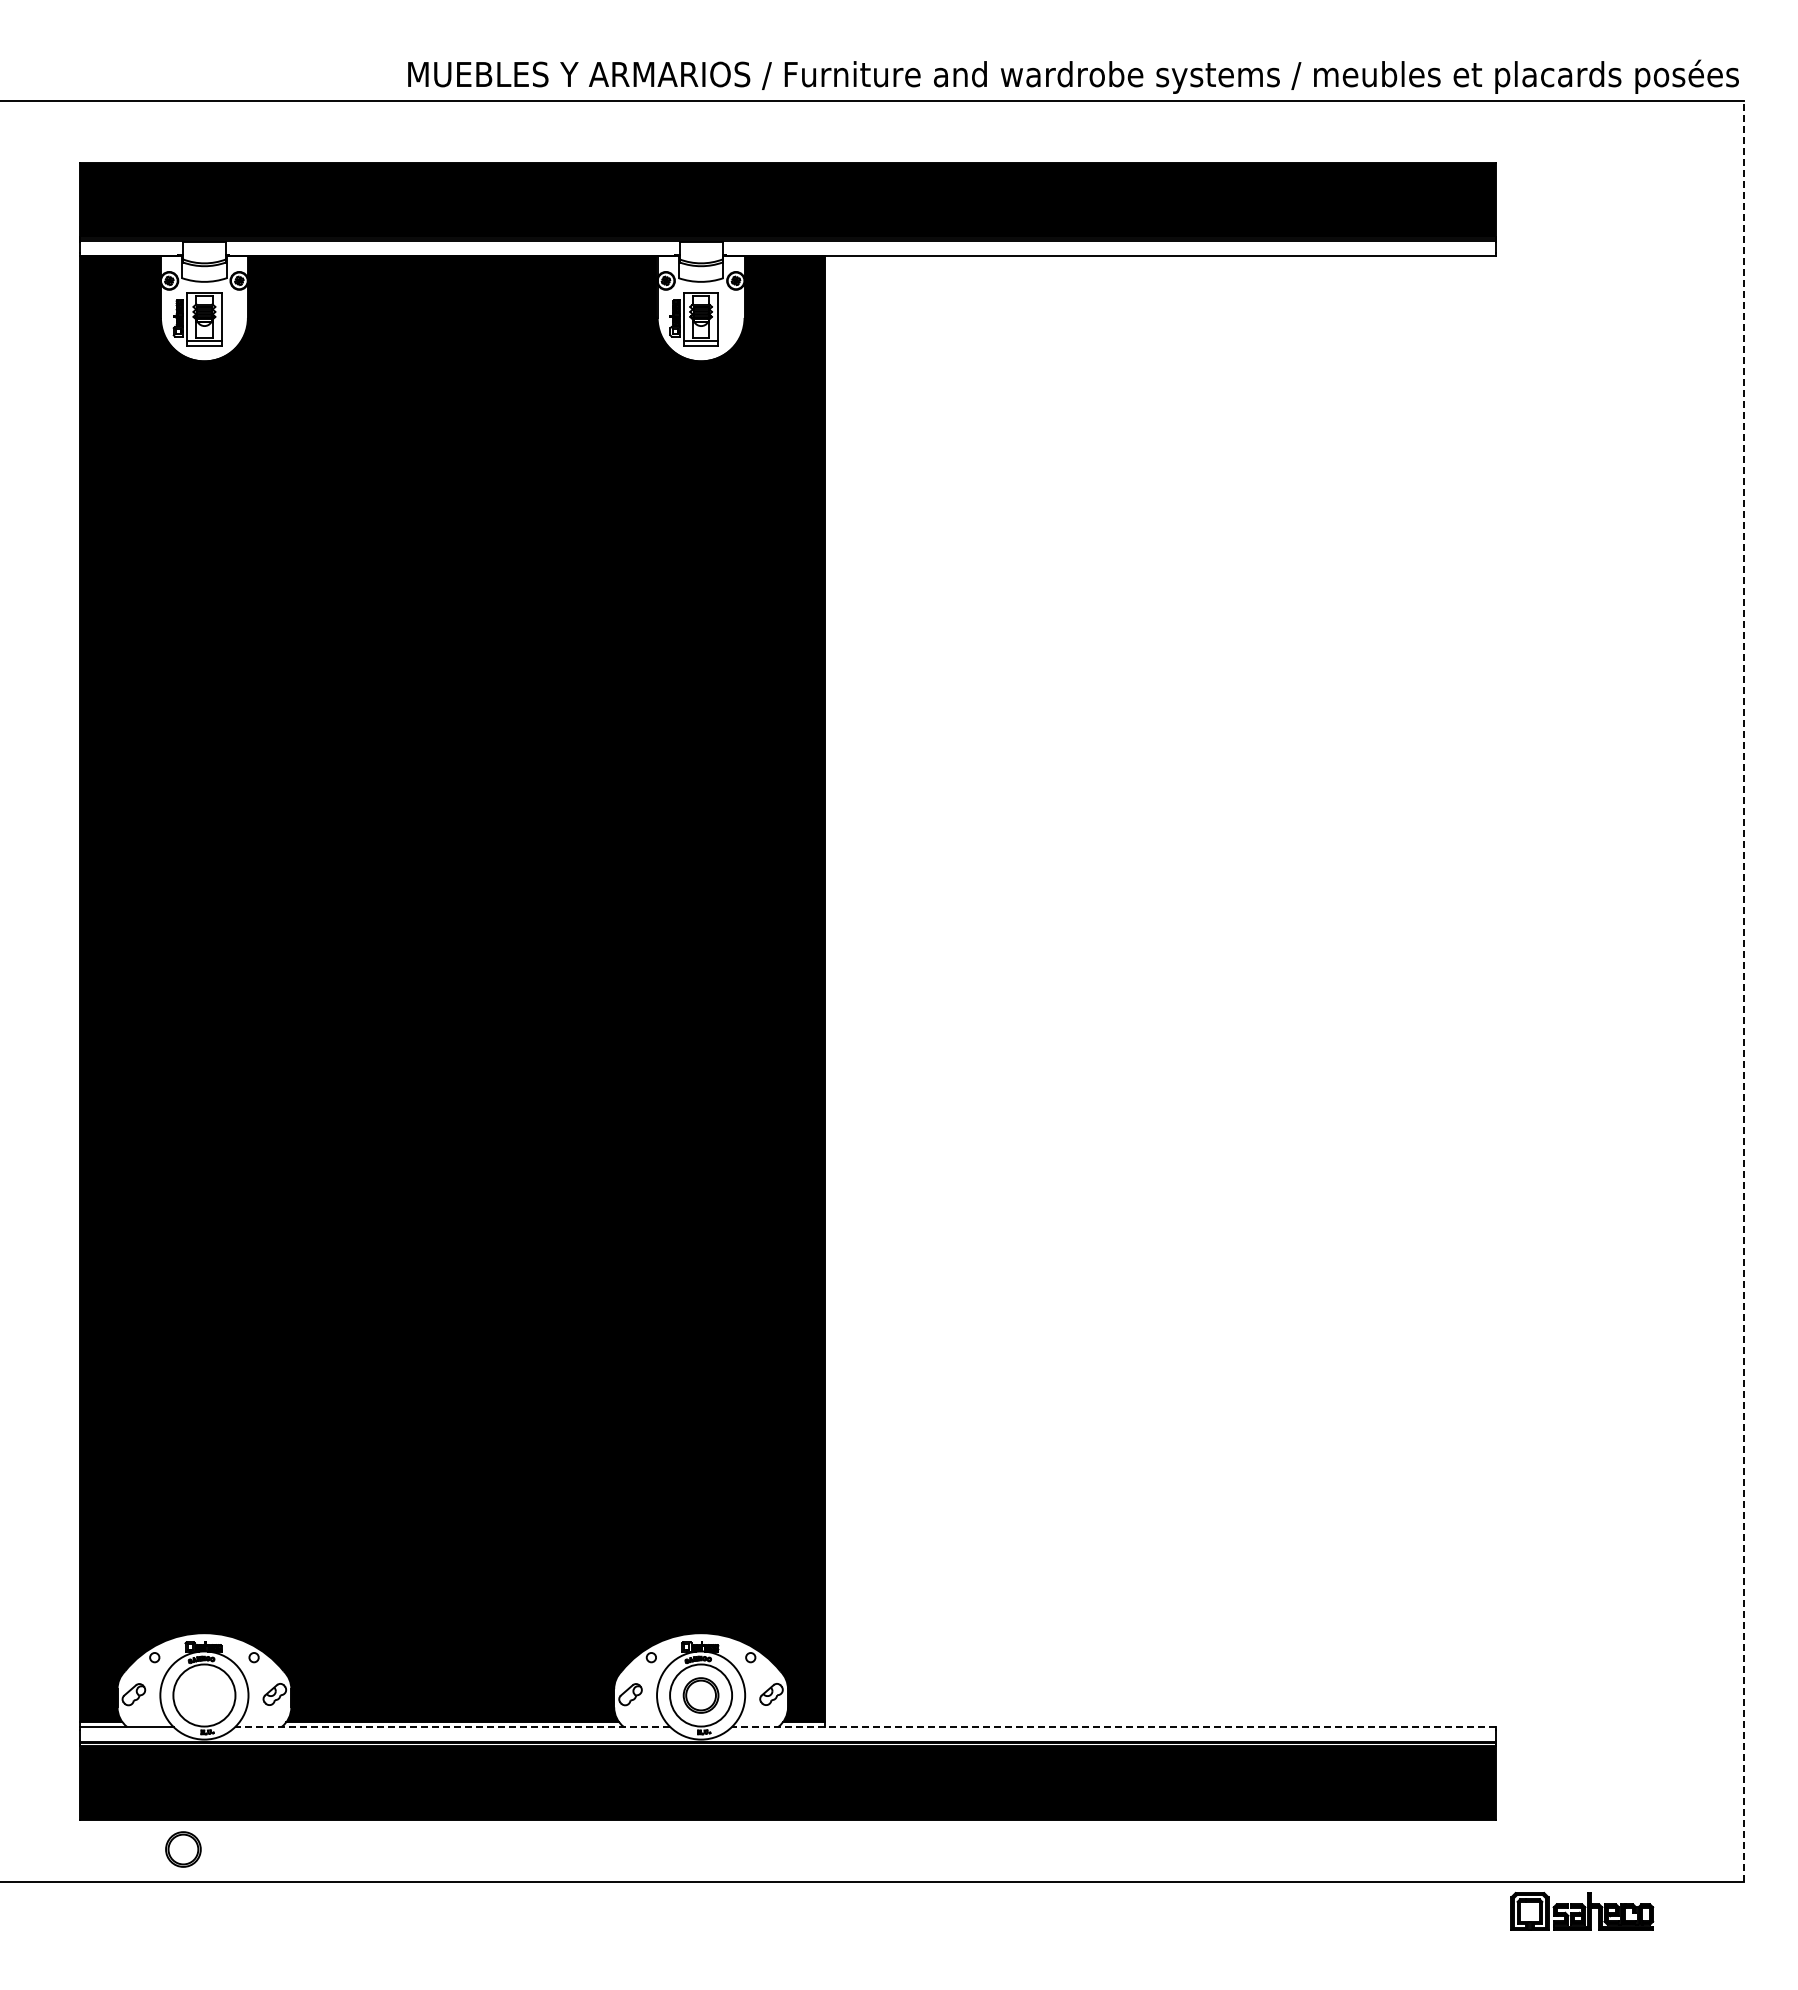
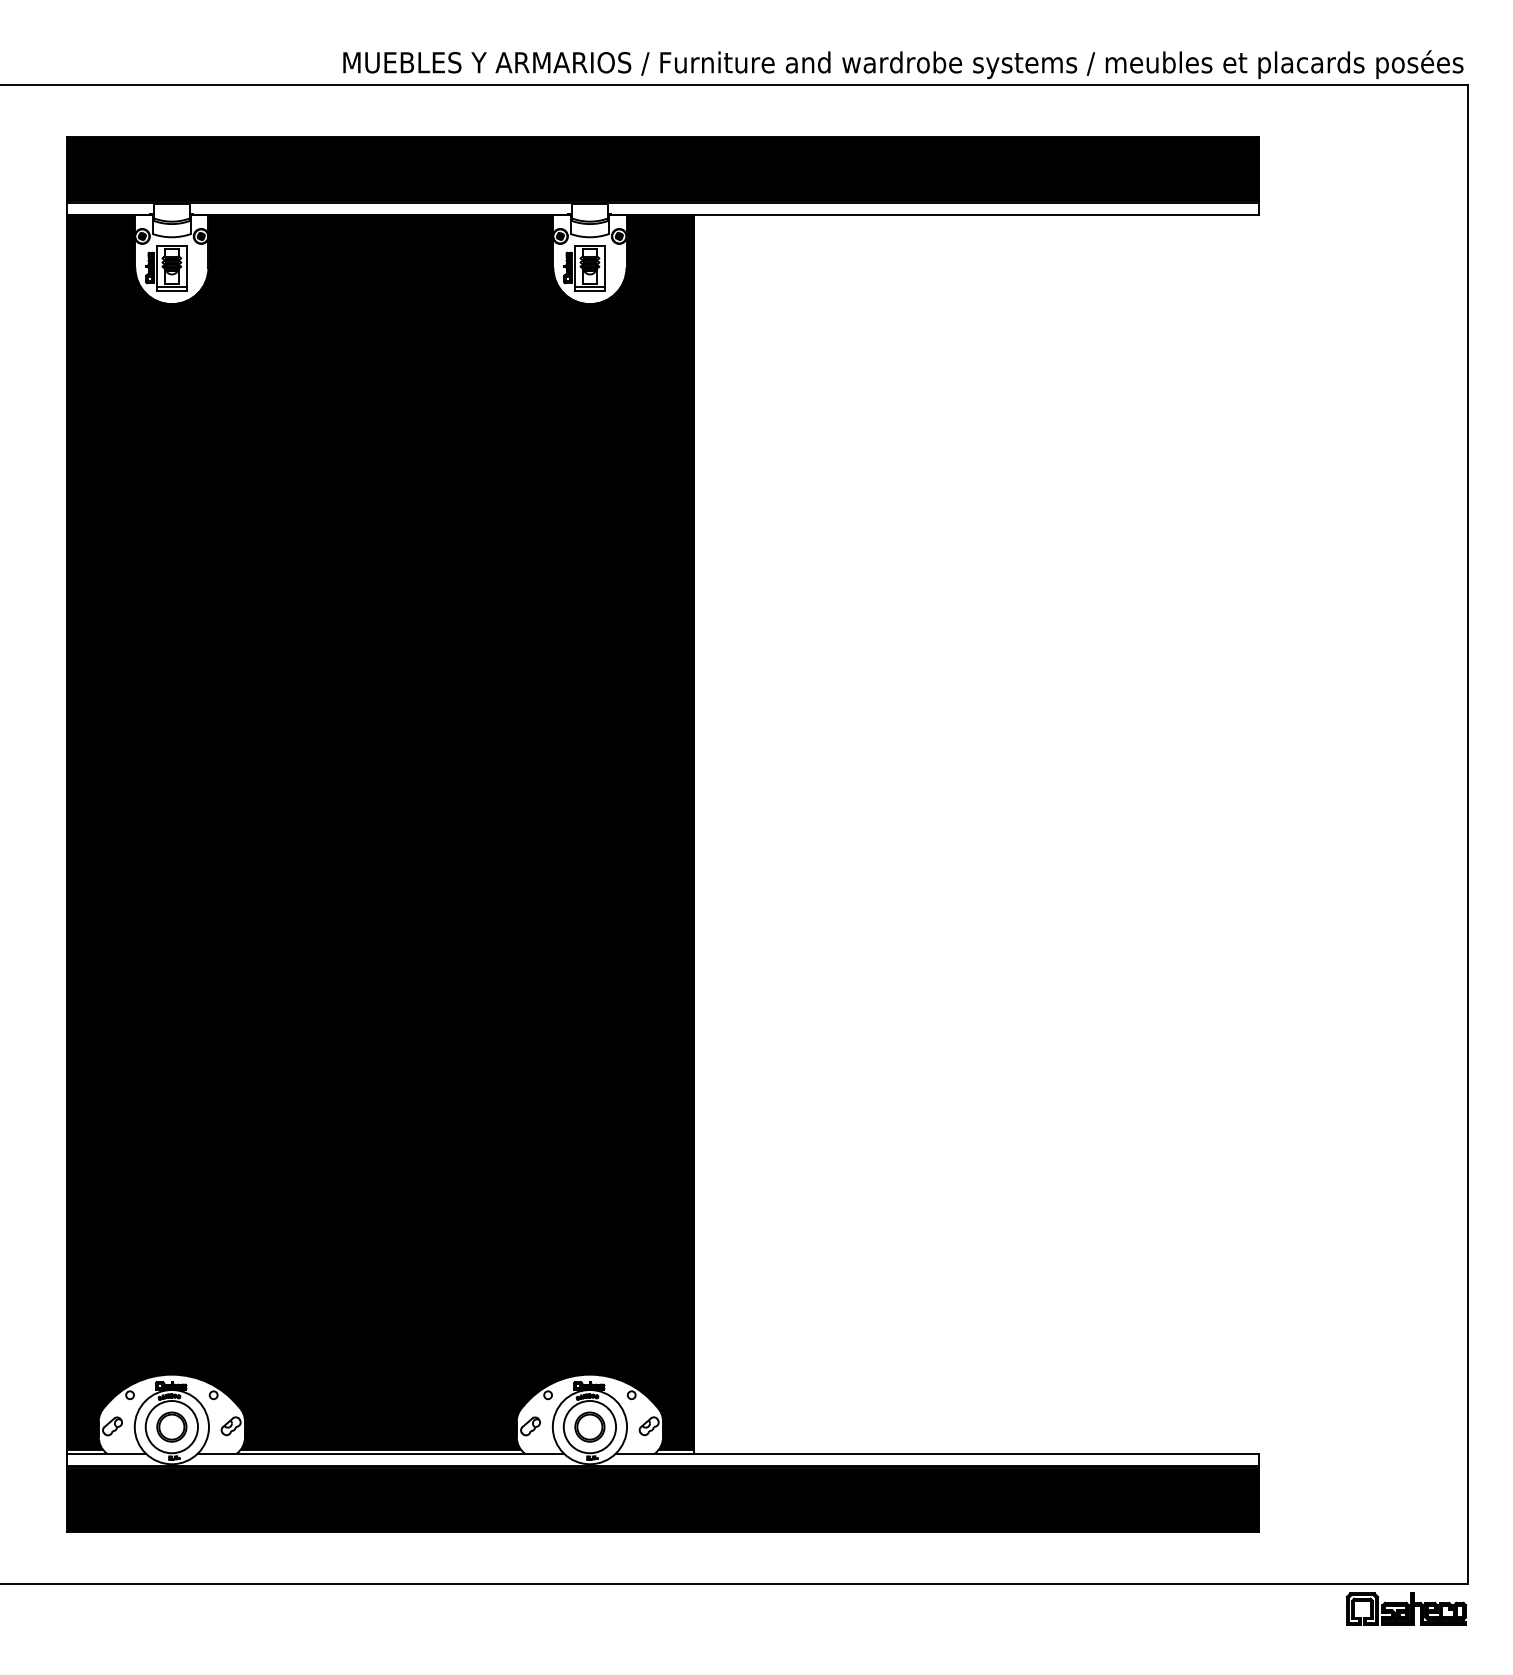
line: (1744, 991) -> (1468, 834), dashed -> solid
line: (452, 1727) -> (380, 1454), dashed -> solid
line: (1113, 1727) -> (937, 1454), dashed -> solid
part: (183, 1849) -> (171, 1427), moved
part: (1582, 1911) -> (1406, 1608), moved

